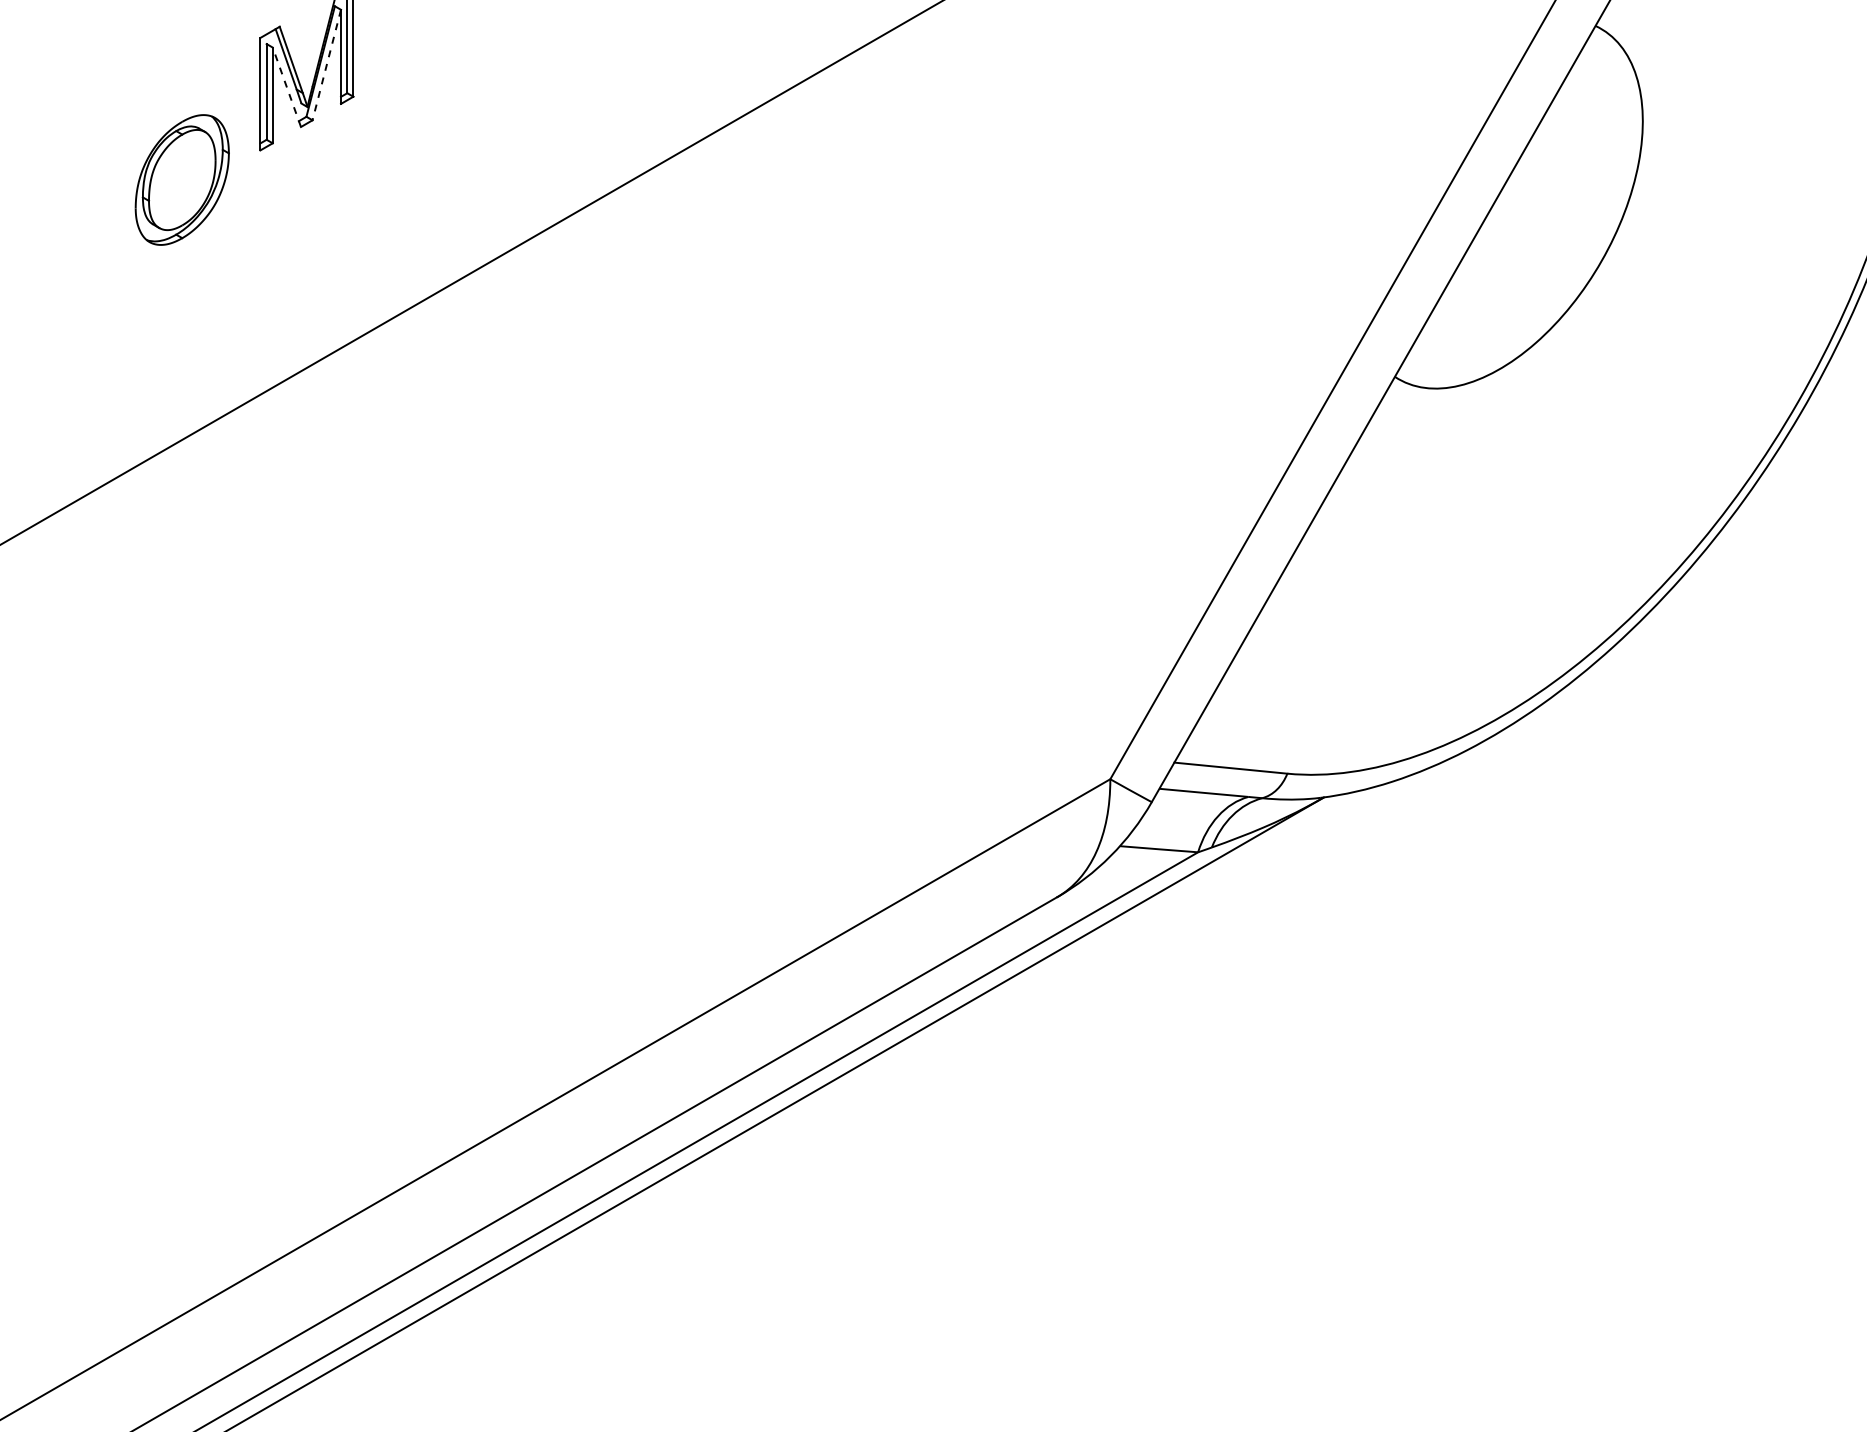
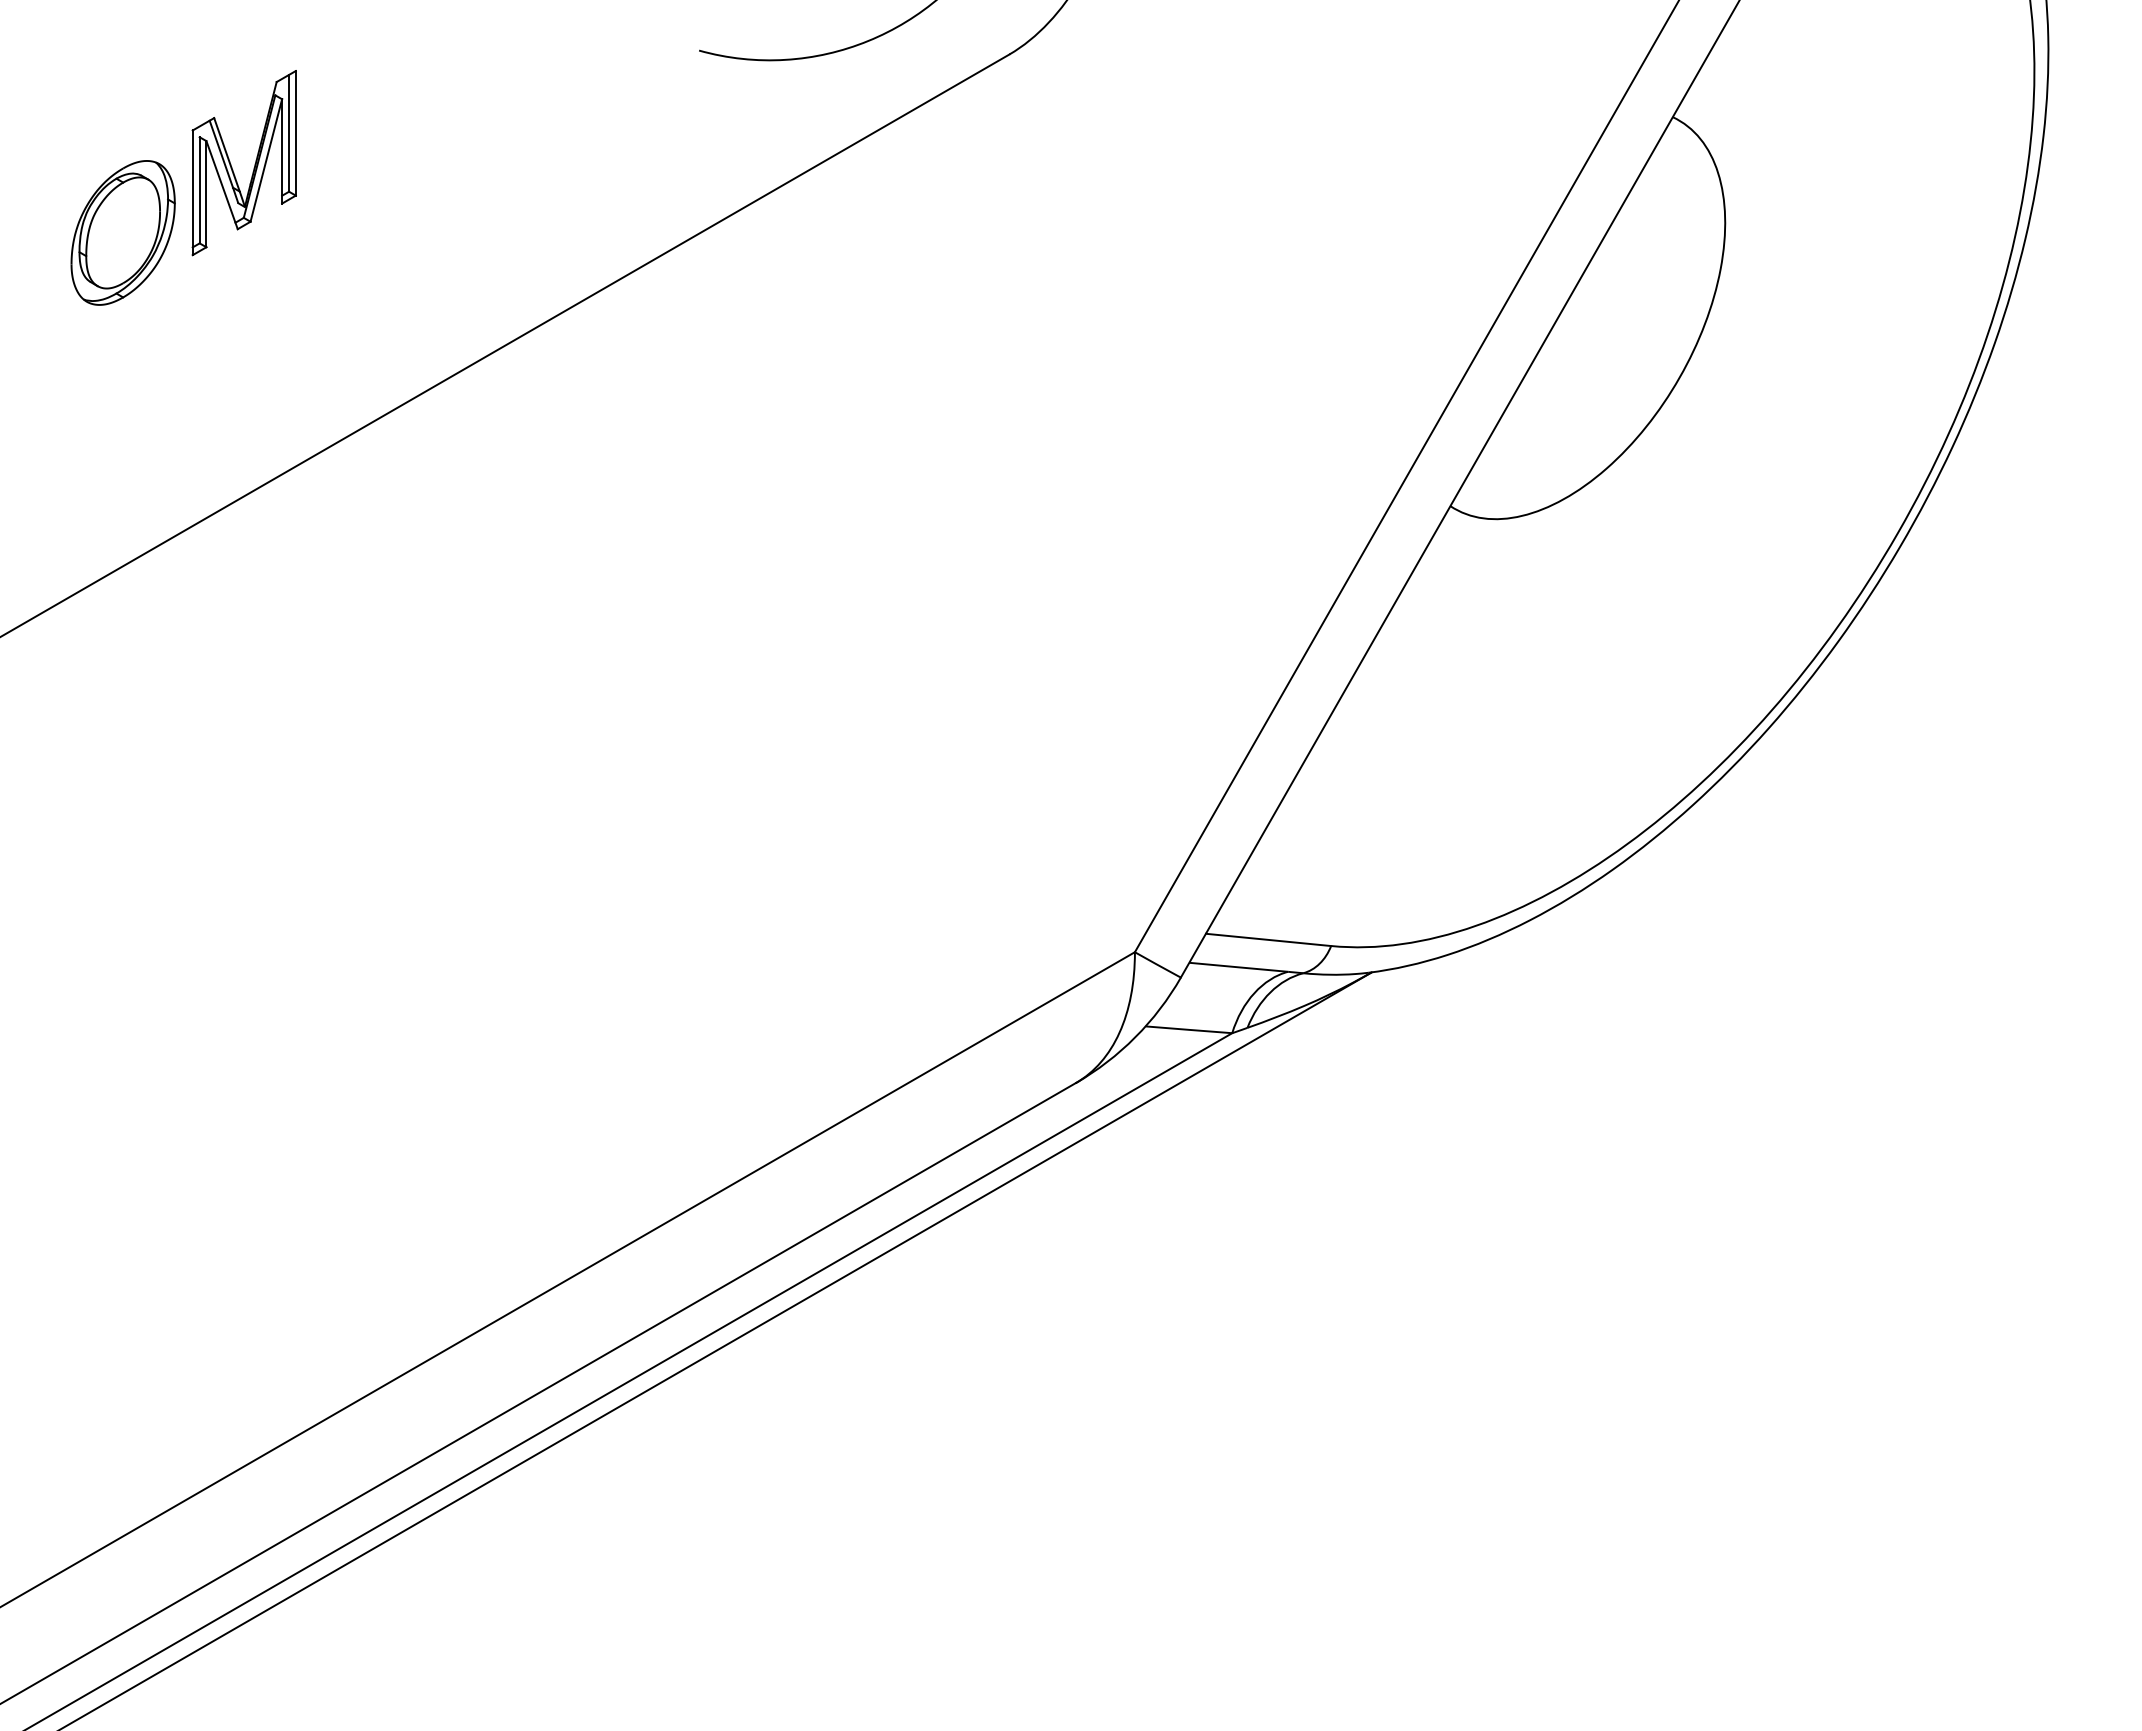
line: (326, 65) -> (266, 160), dashed -> solid
line: (287, 87) -> (222, 185), dashed -> solid
part: (181, 179) -> (122, 232), moved

